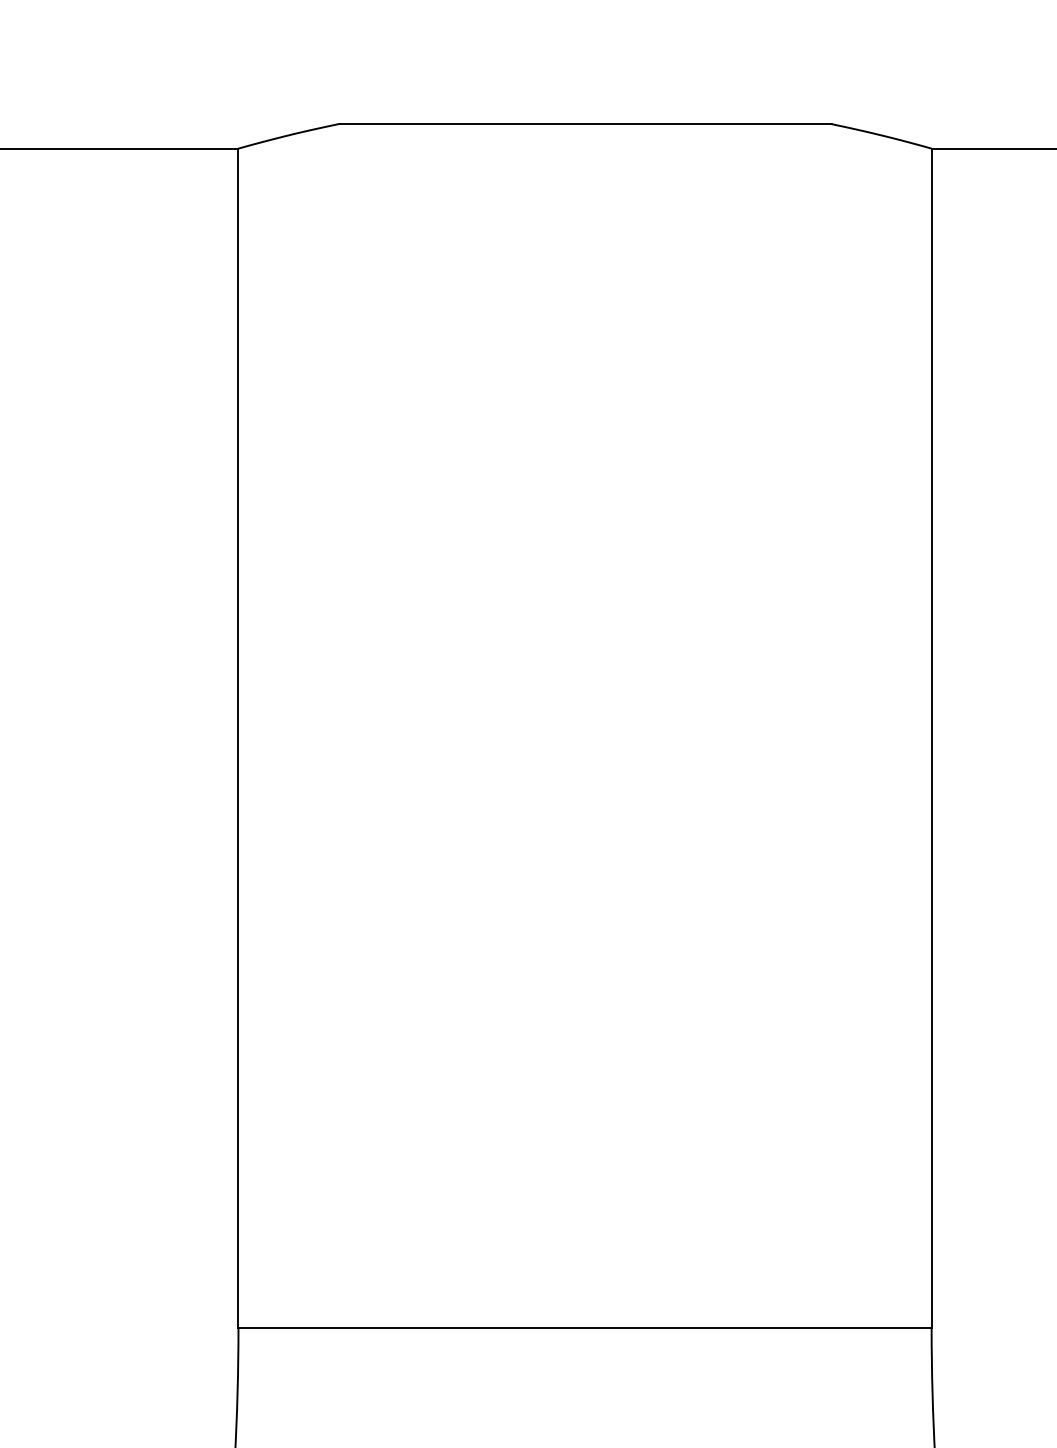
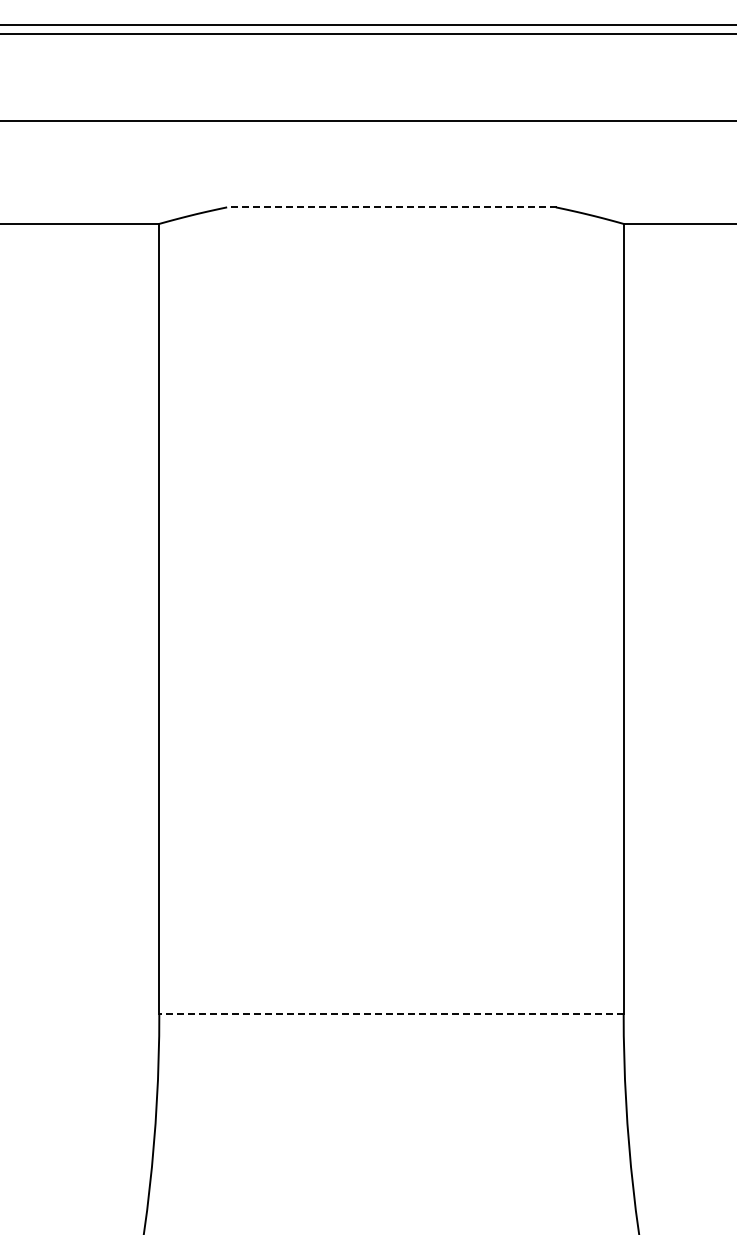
line: (585, 124) -> (391, 207), solid -> dashed
line: (585, 1328) -> (391, 1014), solid -> dashed

